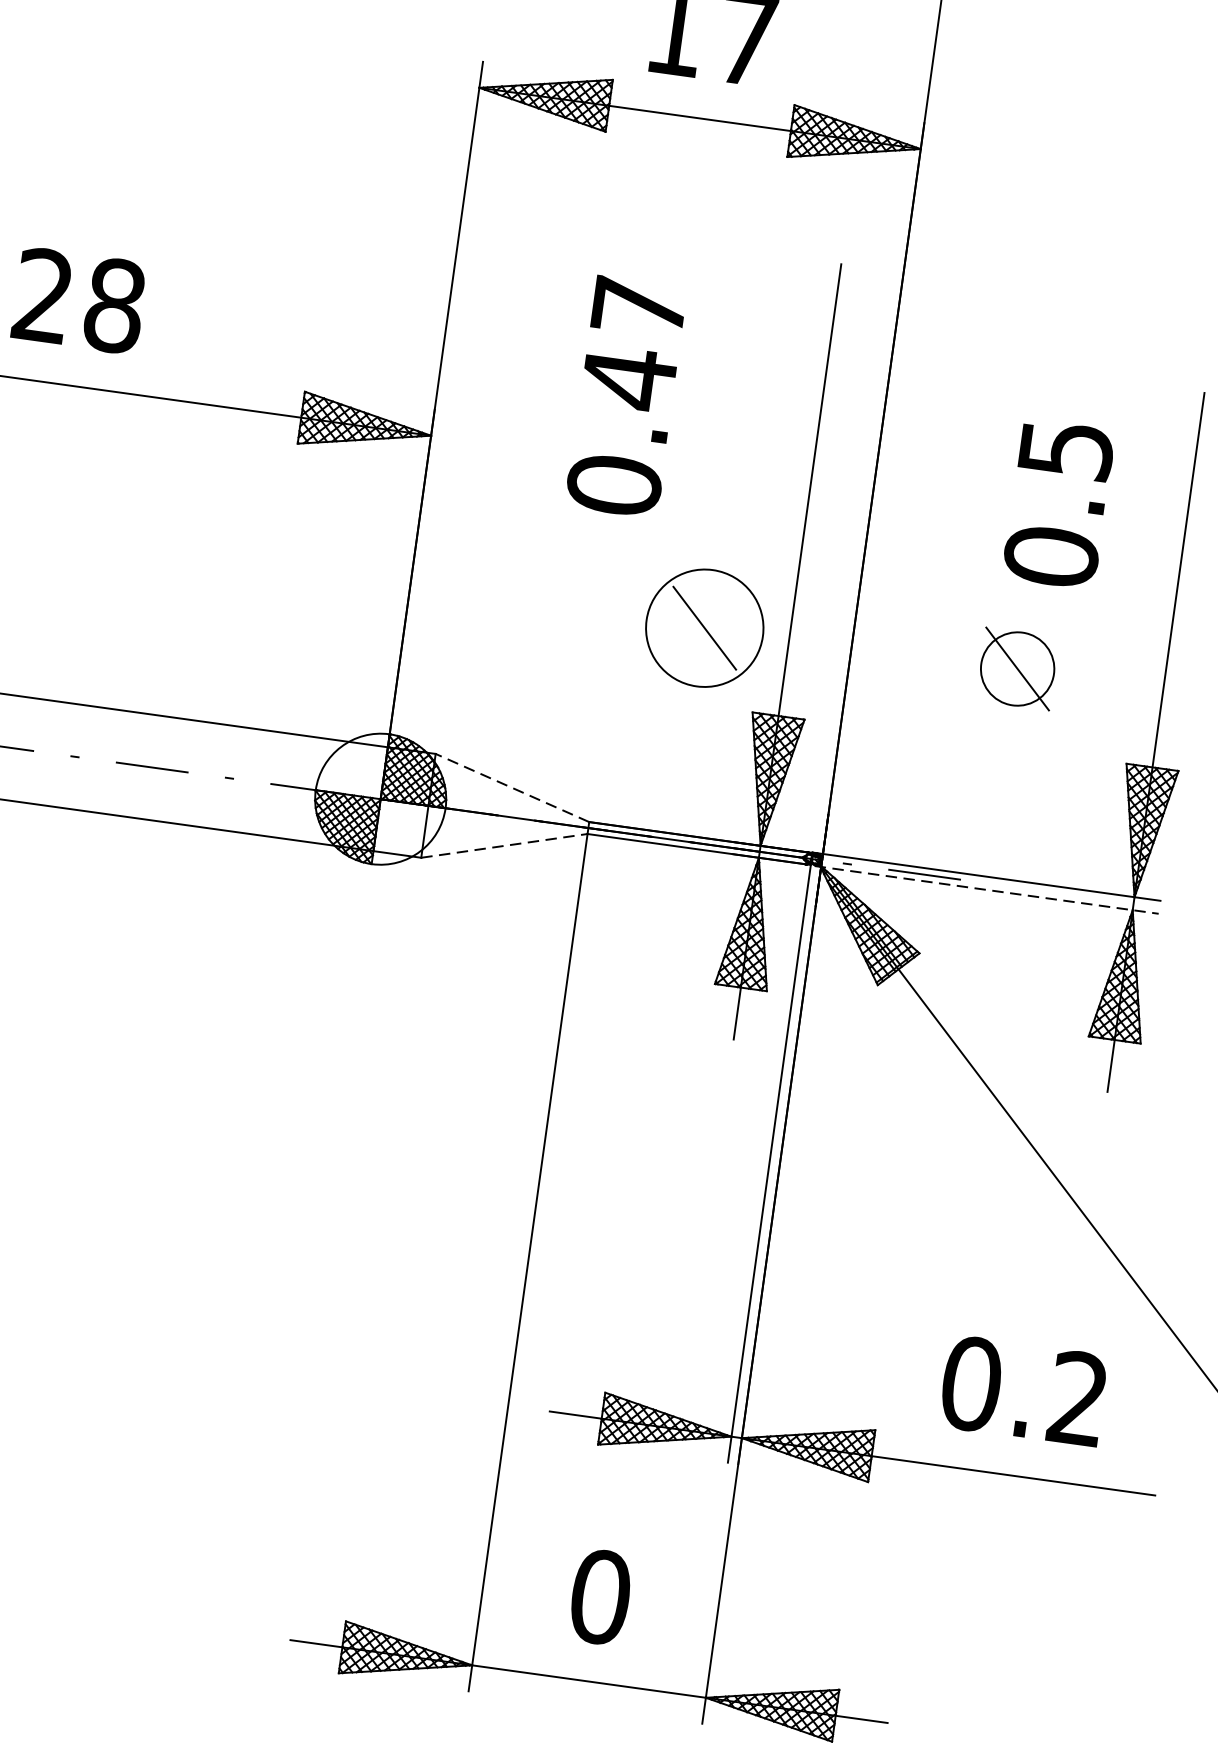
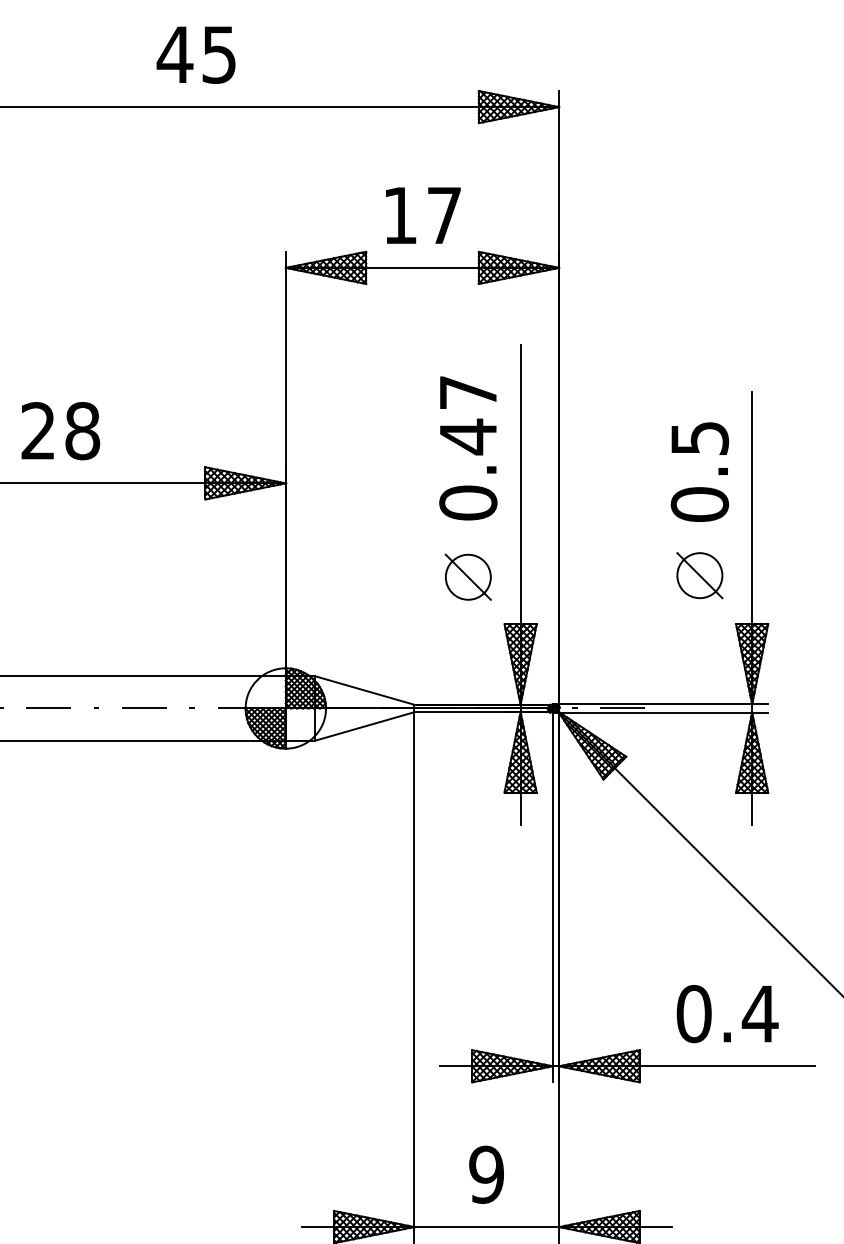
text: (626, 397) -> (468, 448), moved
text: (1058, 503) -> (699, 471), moved
circle: (703, 626) -> (467, 576), size x0.62
part: (1017, 668) -> (699, 575), moved
line: (511, 787) -> (364, 690), dashed -> solid
line: (503, 845) -> (364, 726), dashed -> solid
line: (986, 889) -> (661, 712), dashed -> solid
text: (1077, 1397) -> (759, 1013), 0.2 -> 0.4
text: (600, 1596) -> (486, 1174), 0 -> 9

